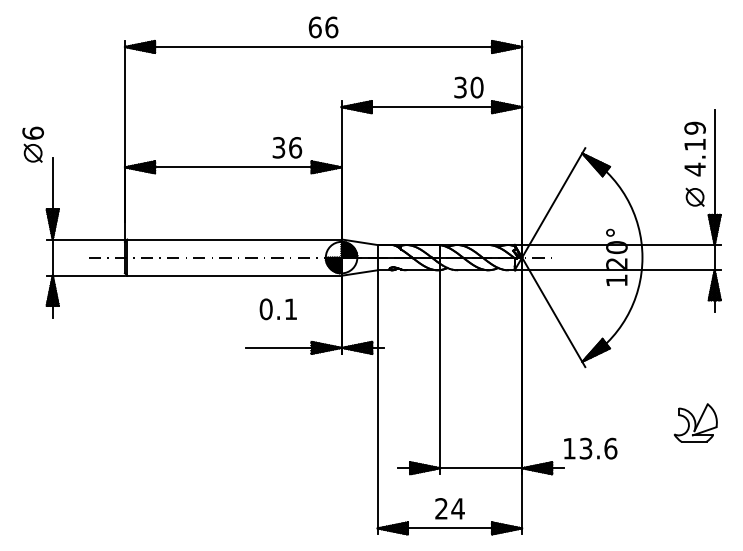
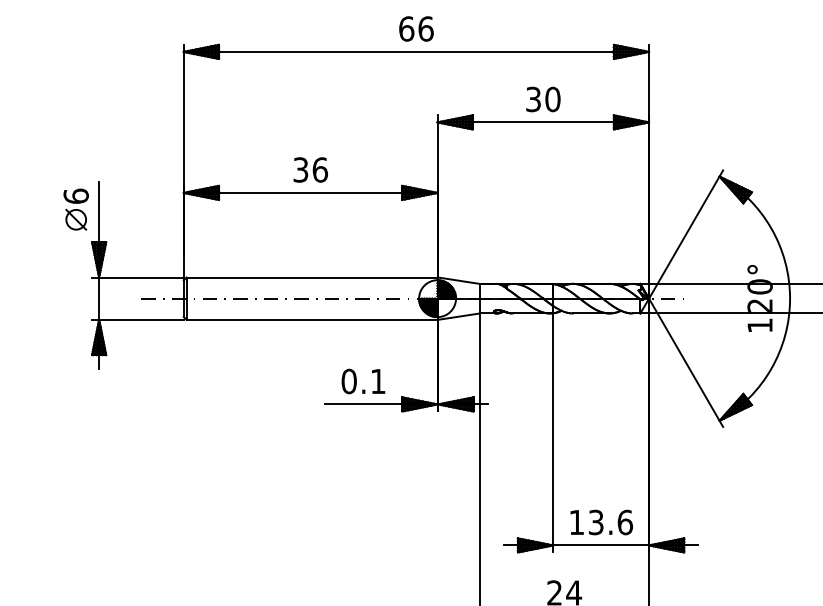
text: (468, 87) -> (542, 99), moved
part: (32, 144) -> (75, 209), moved
text: (287, 147) -> (310, 169), moved
text: (277, 309) -> (362, 381), moved
text: (590, 448) -> (601, 522), moved

